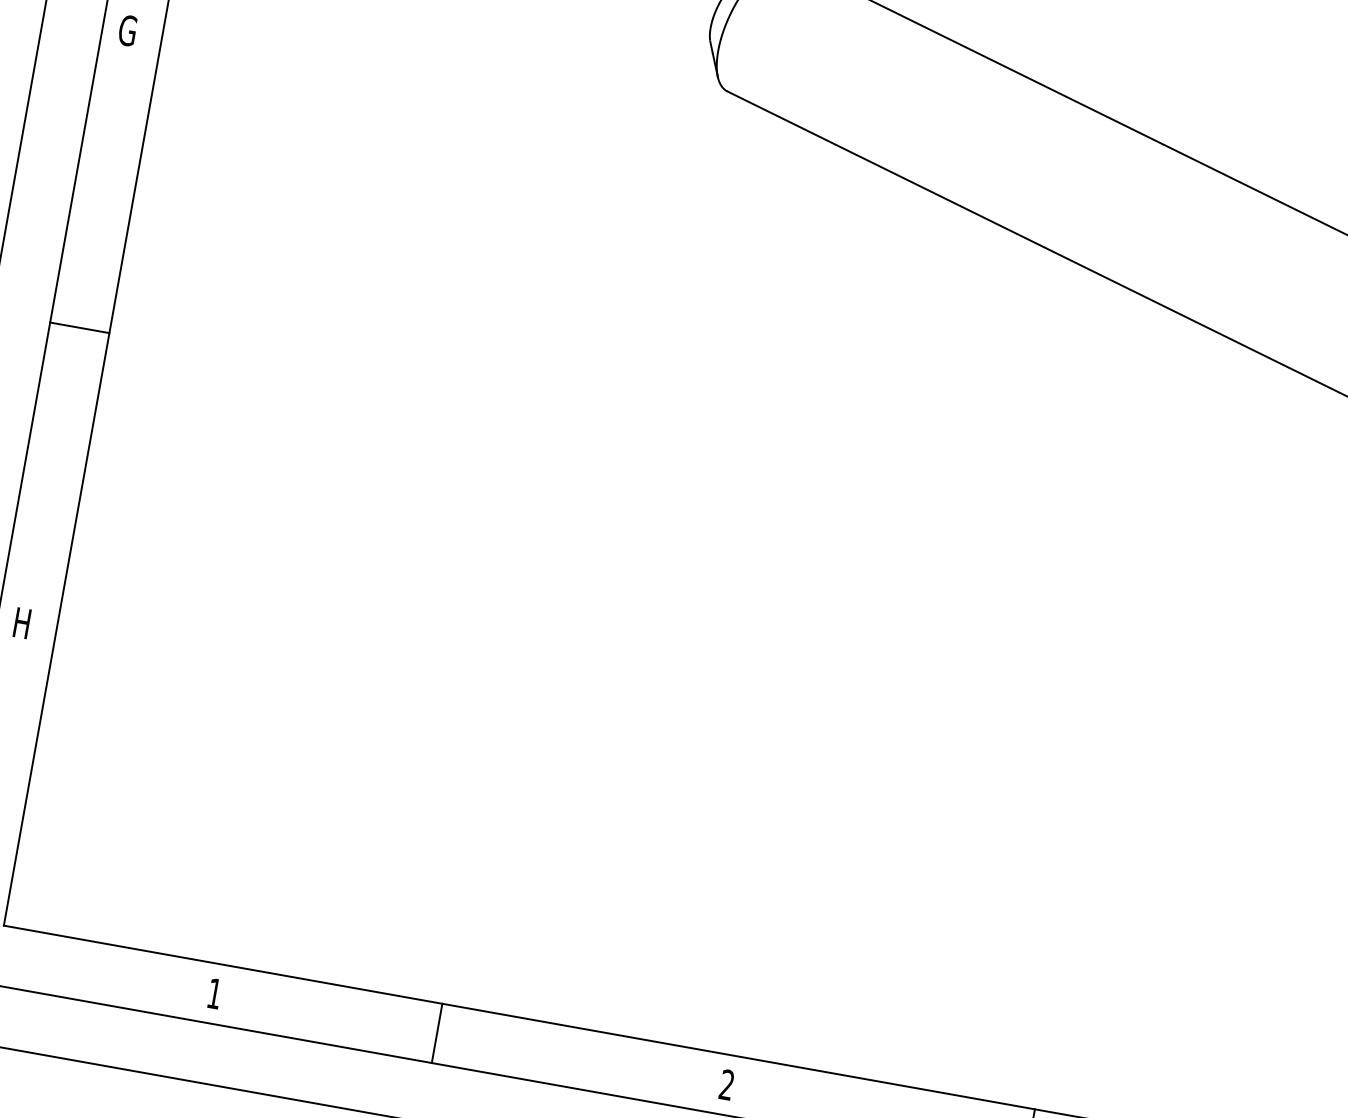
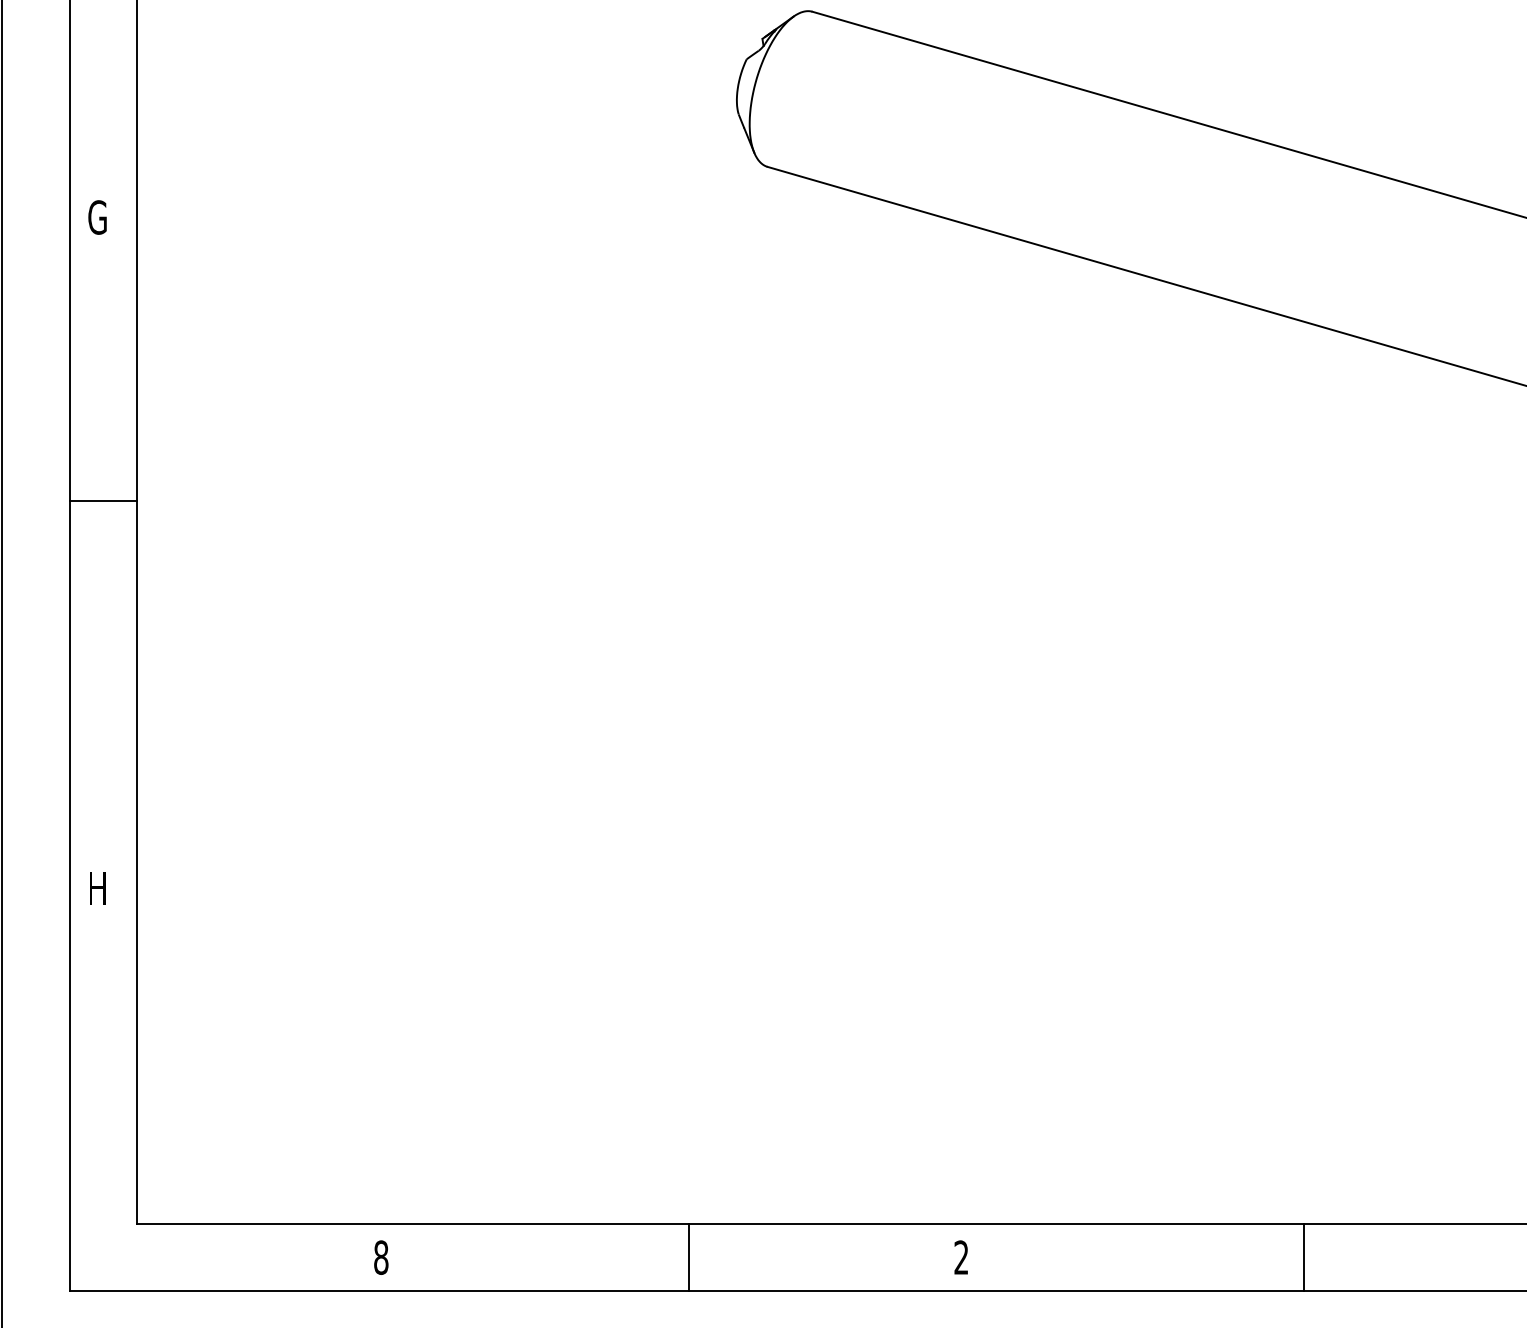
line: (79, 328) -> (102, 501), moved
text: (214, 993) -> (381, 1257), 1 -> 8
line: (437, 1033) -> (689, 1257), moved

